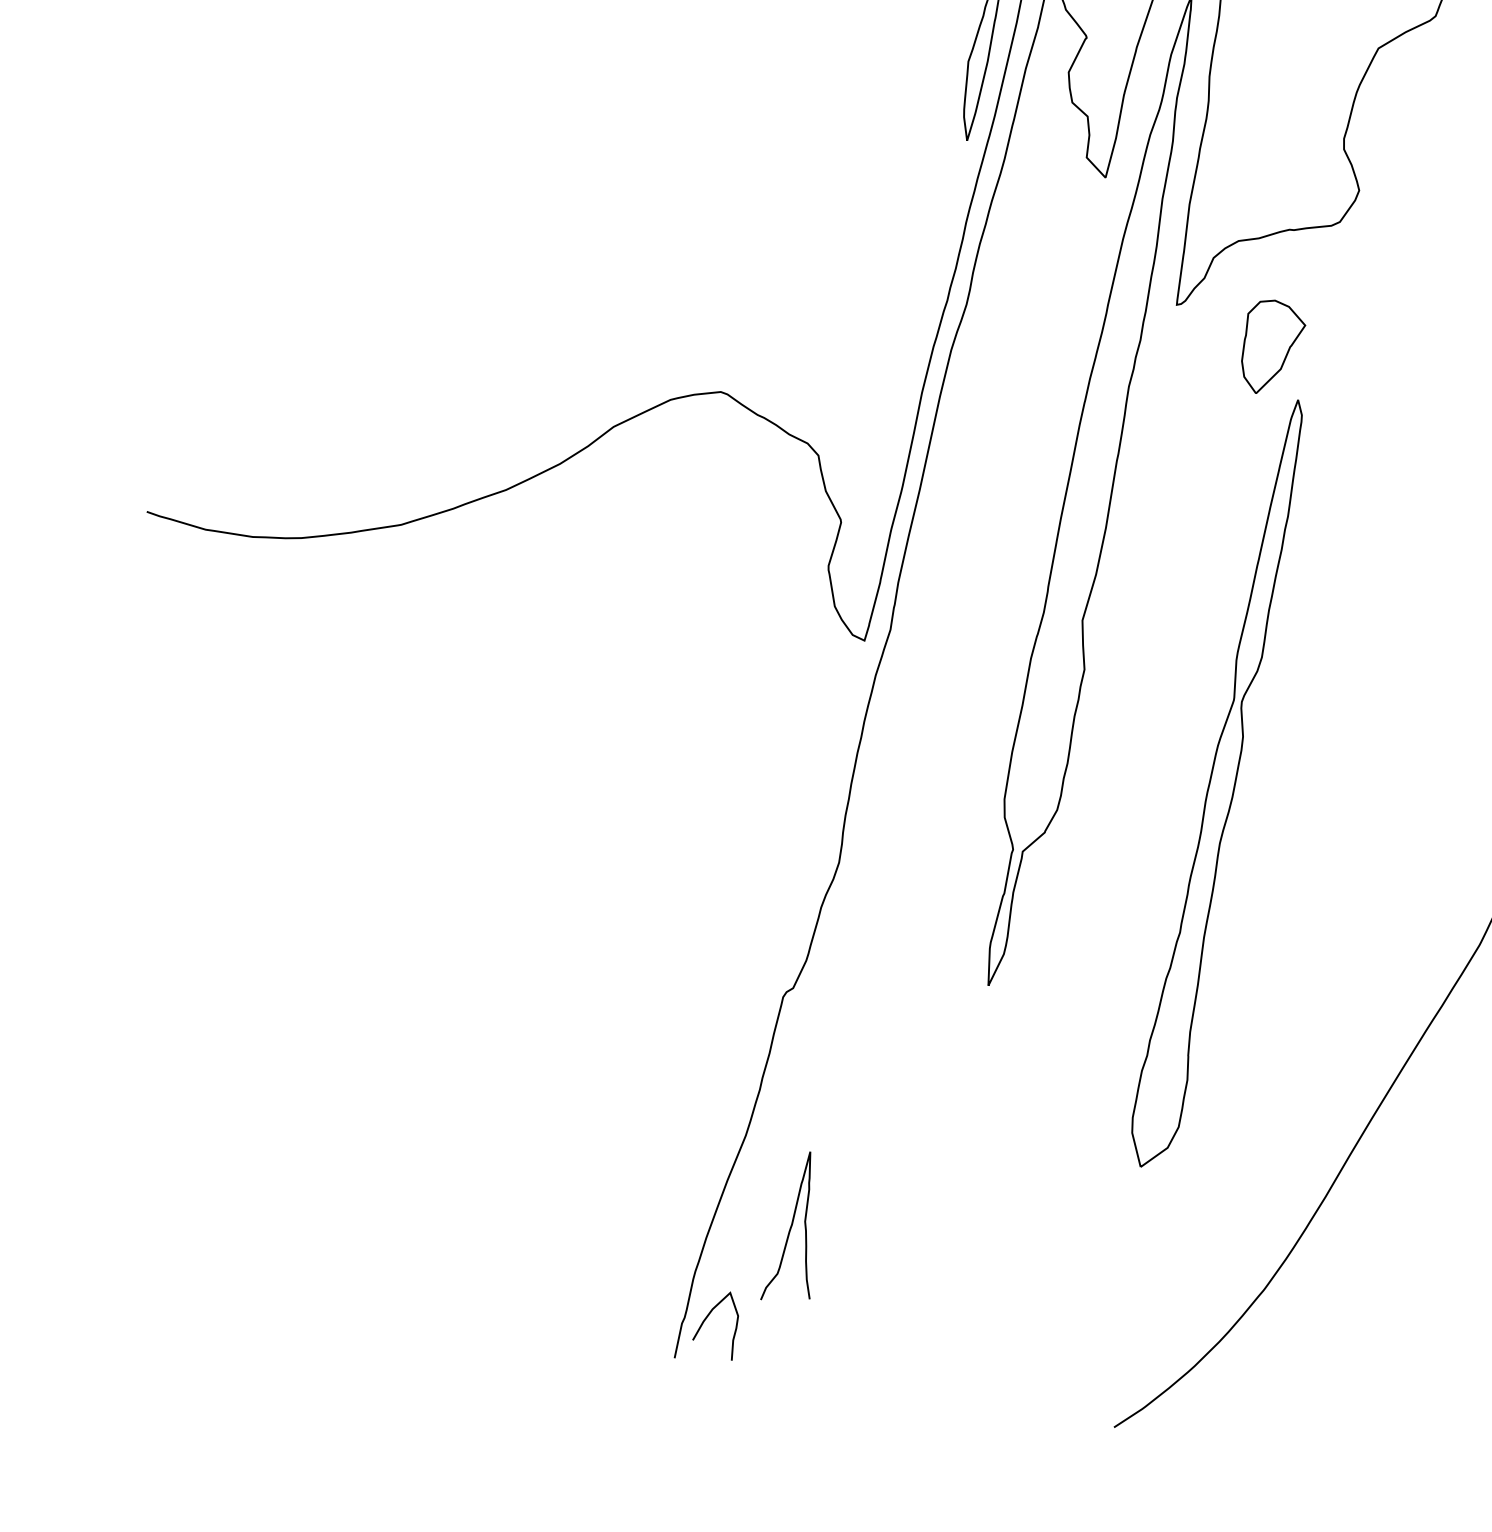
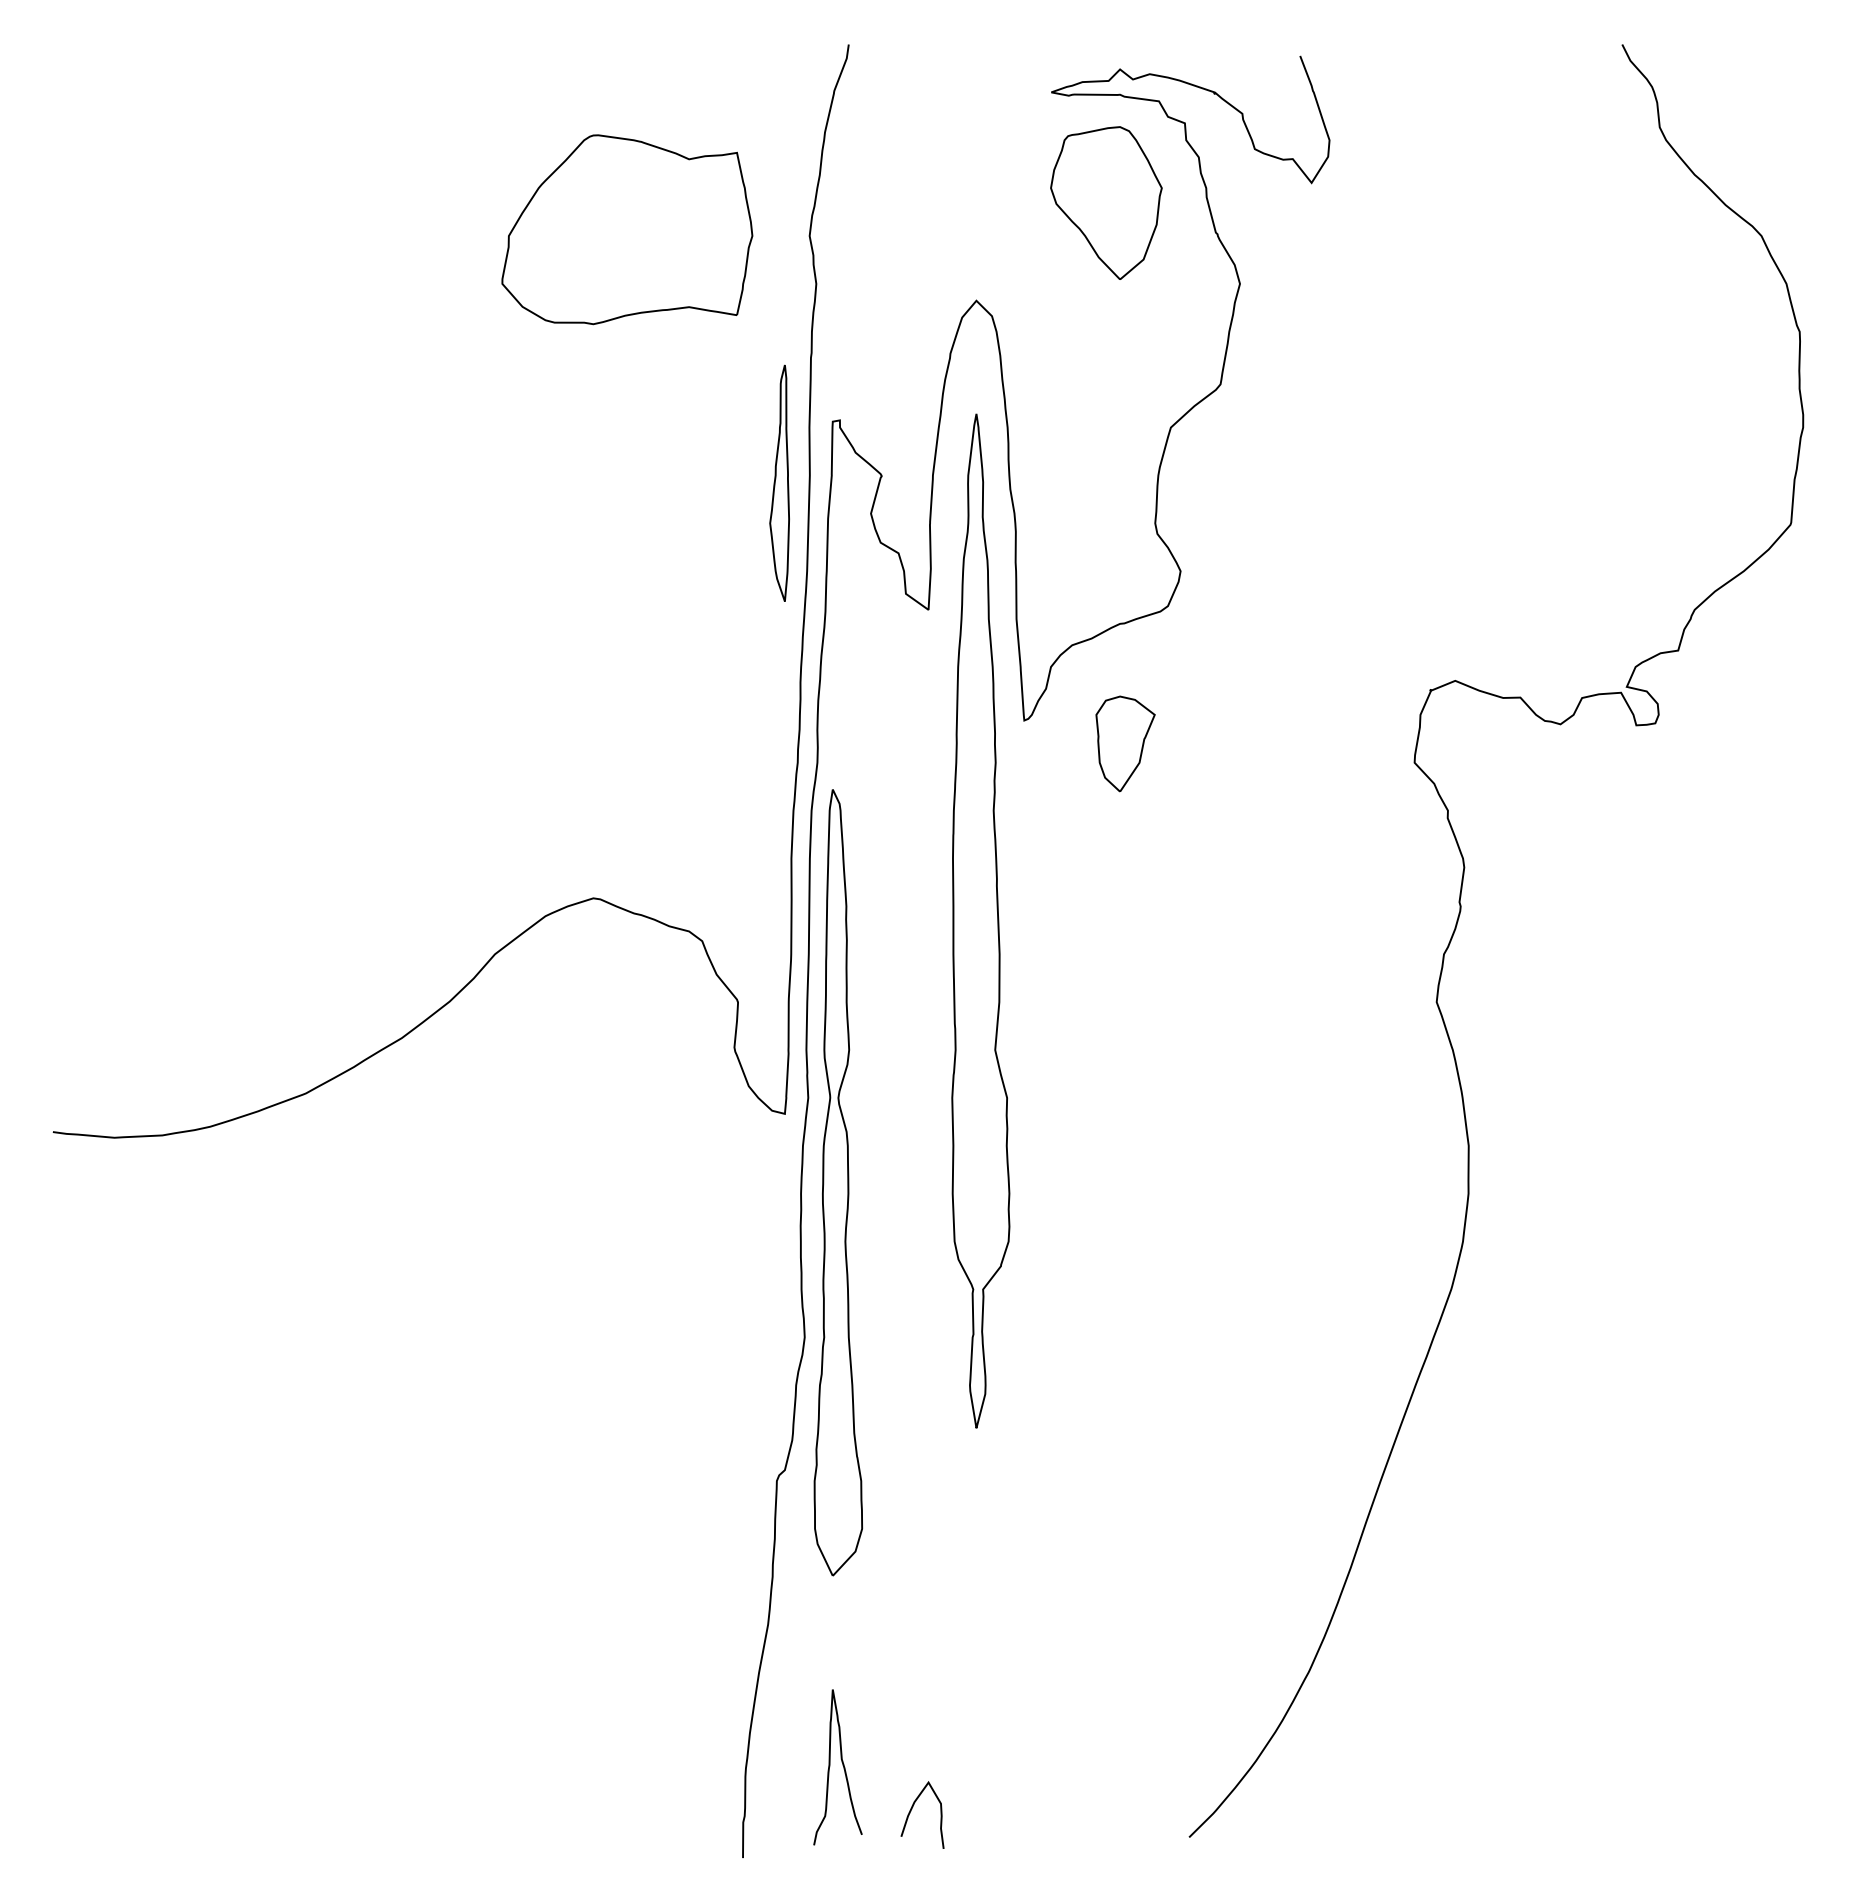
part: (1224, 784) -> (837, 1182), moved
curve: (804, 1227) -> (842, 1765), moved
curve: (709, 1315) -> (912, 1809), moved

